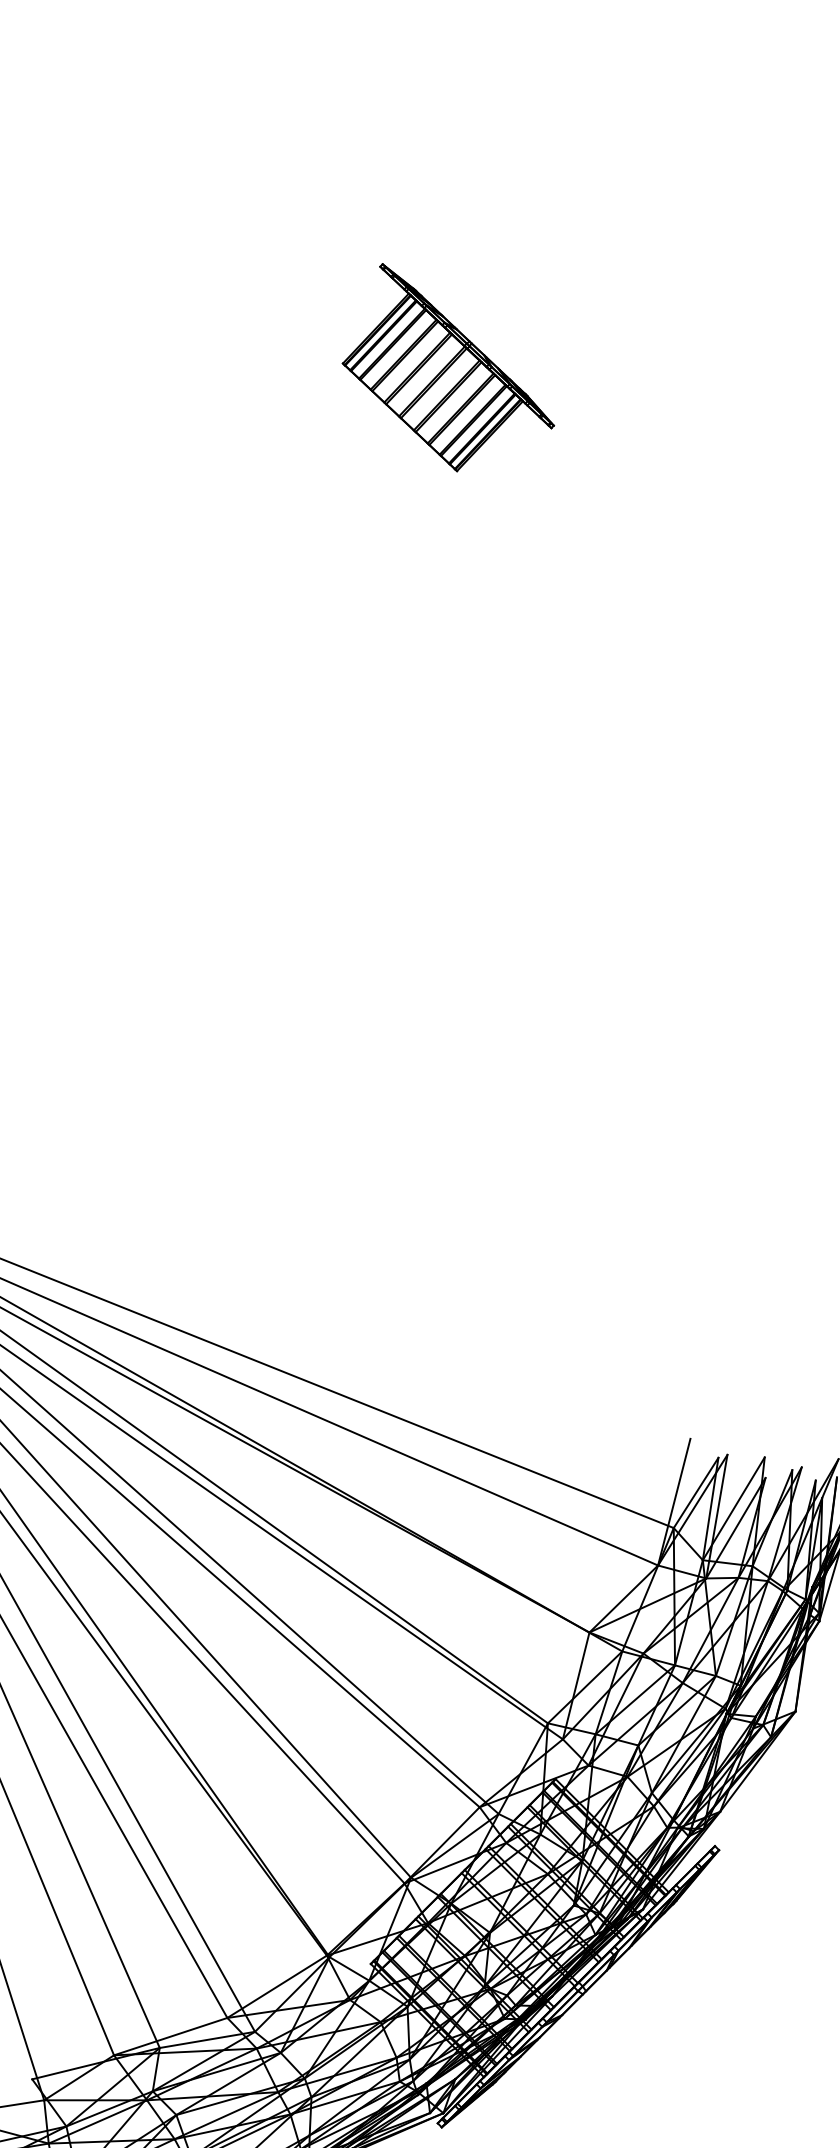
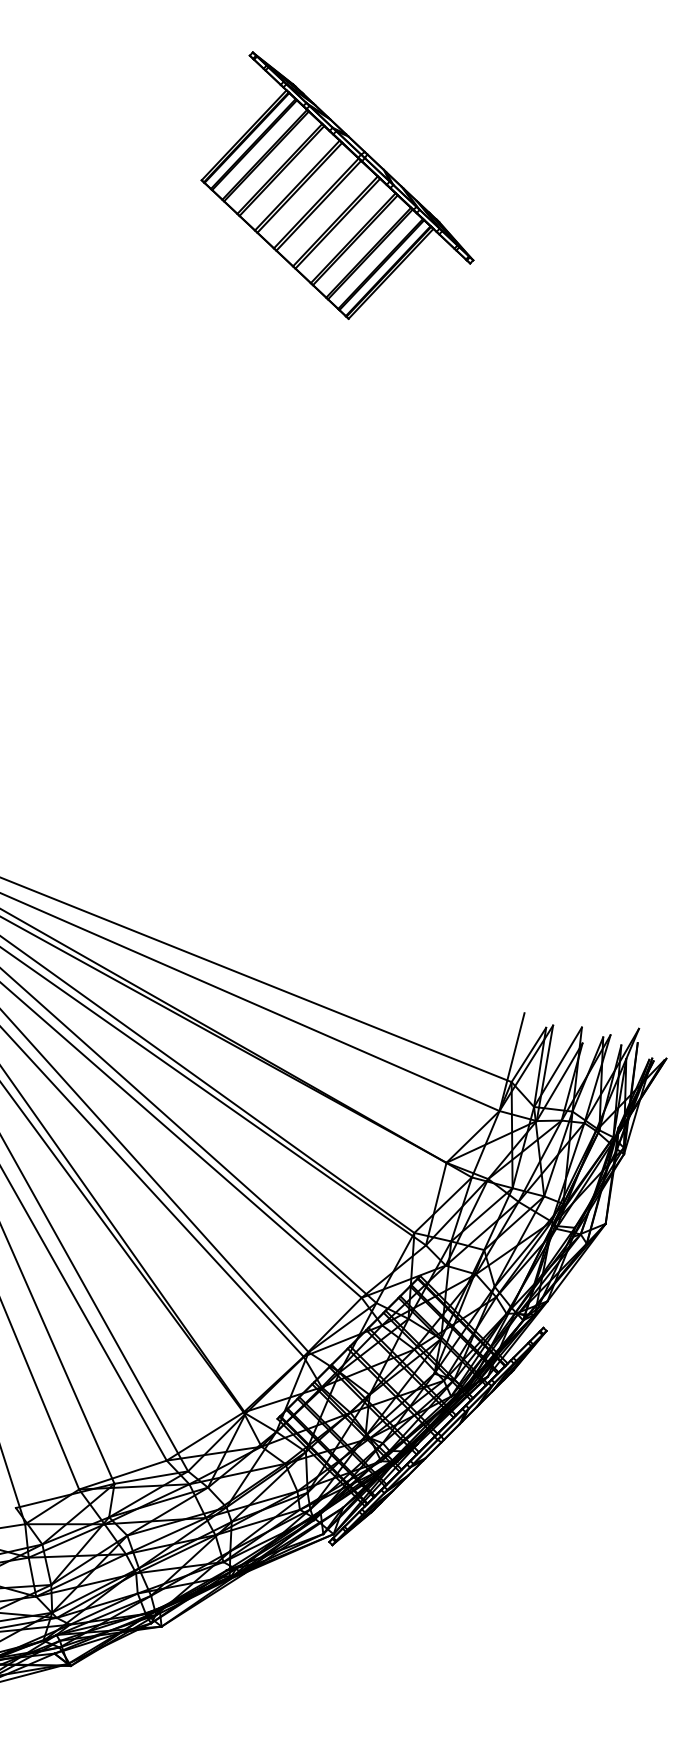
part: (448, 367) -> (337, 185), size x1.67

